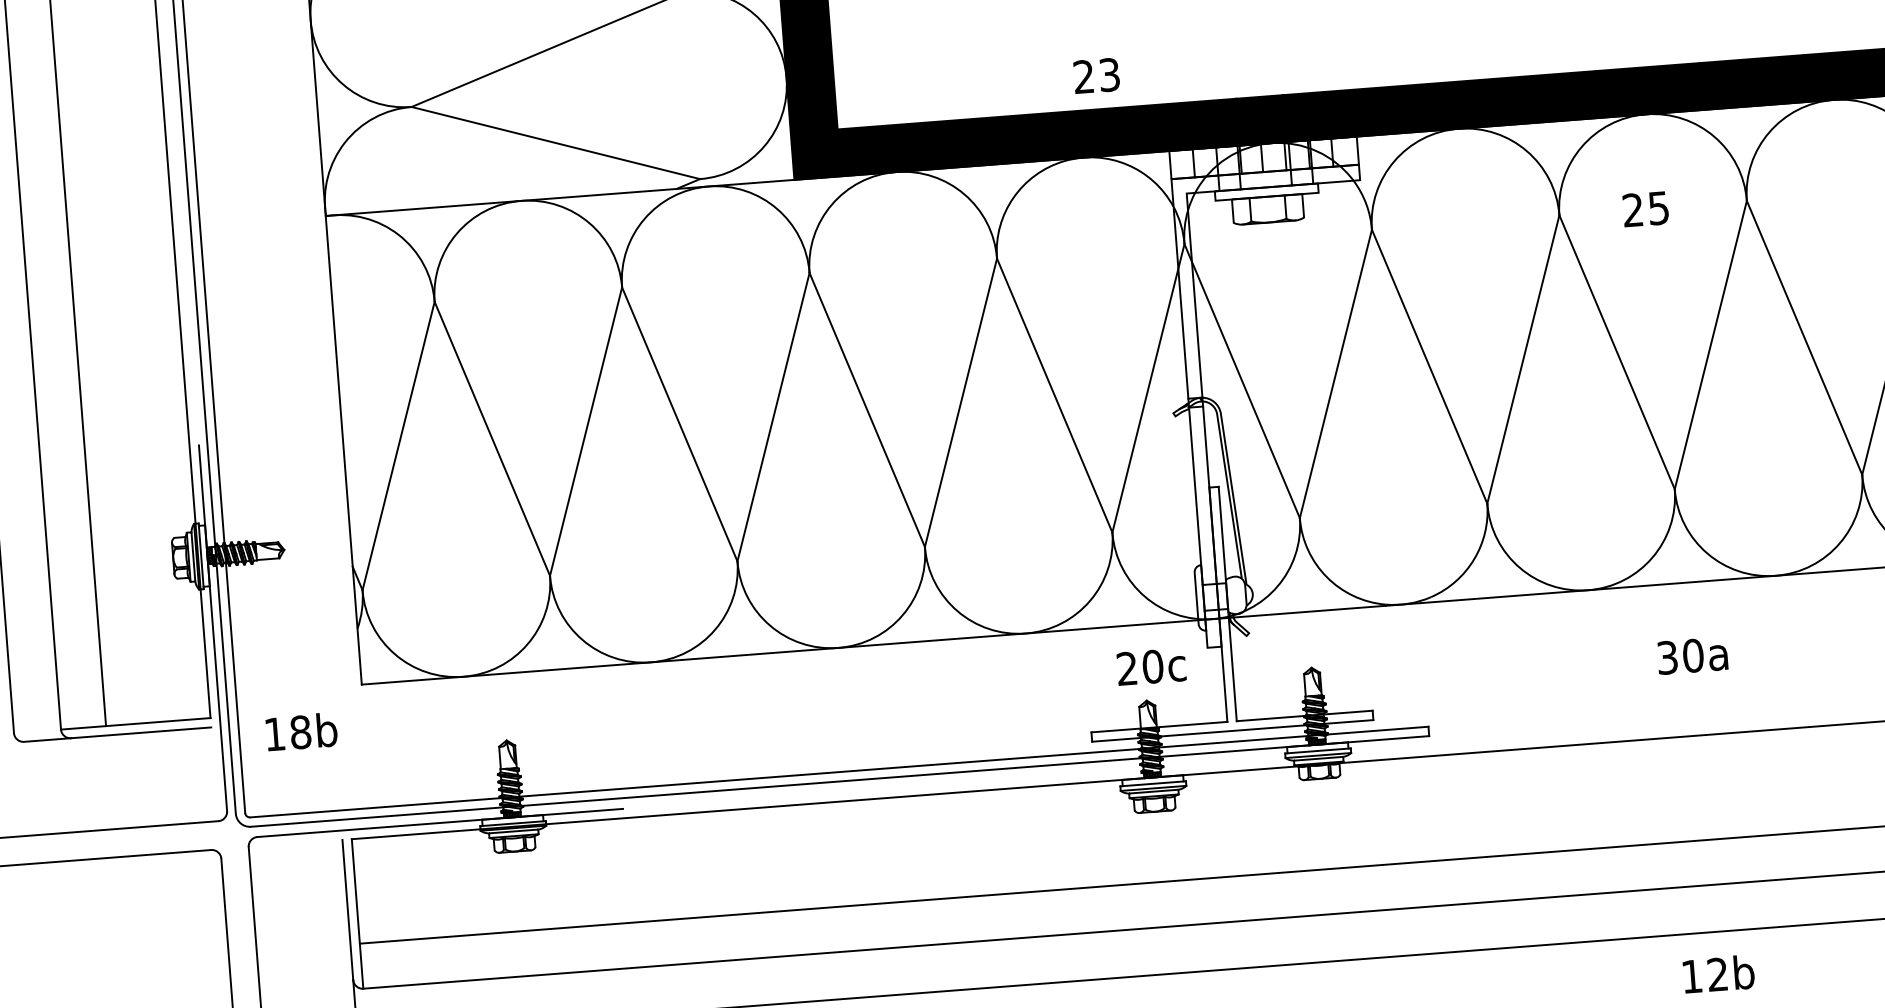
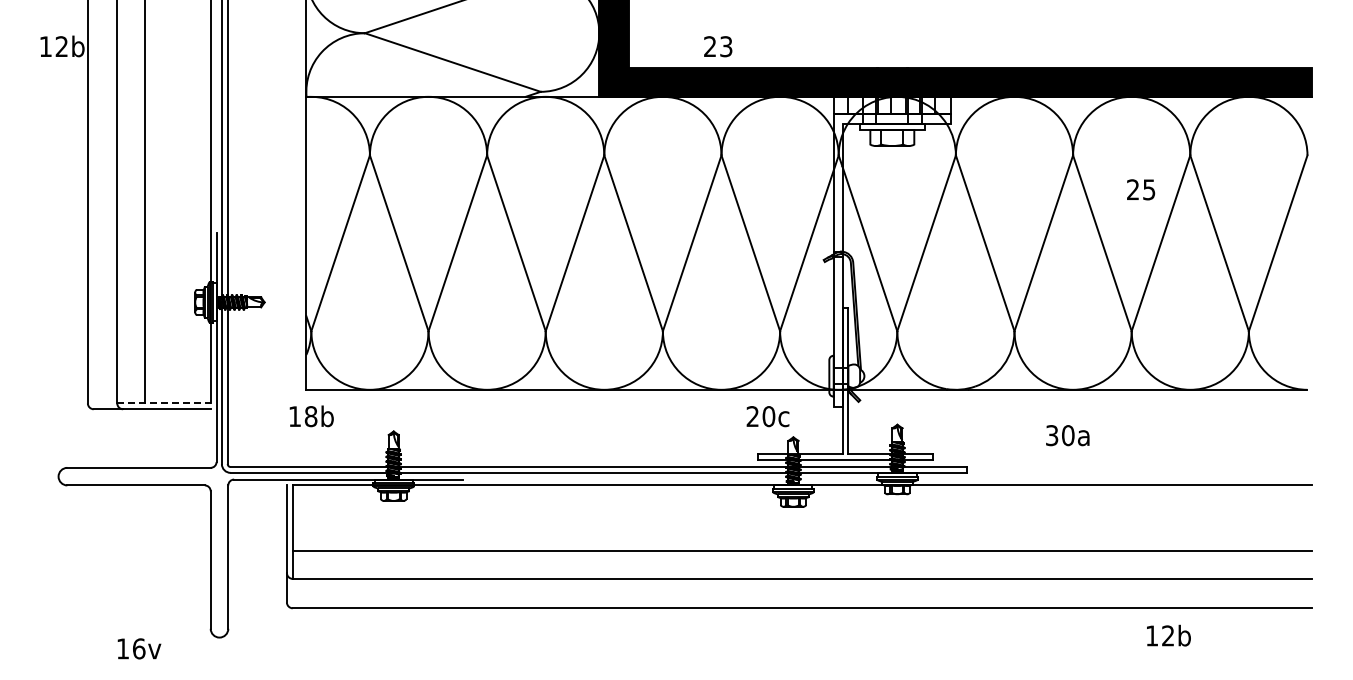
text: (1097, 75) -> (718, 46), moved
text: (1646, 208) -> (1141, 189), moved
text: (1692, 655) -> (1067, 435), moved
text: (1150, 666) -> (767, 416), moved
line: (136, 723) -> (164, 403), solid -> dashed
text: (301, 732) -> (311, 416), moved
text: (1718, 973) -> (1168, 635), moved

